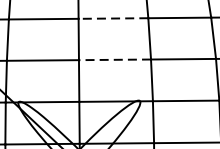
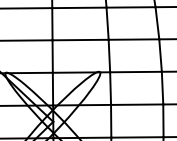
line: (112, 18) -> (78, 7), dashed -> solid
line: (114, 60) -> (80, 40), dashed -> solid

